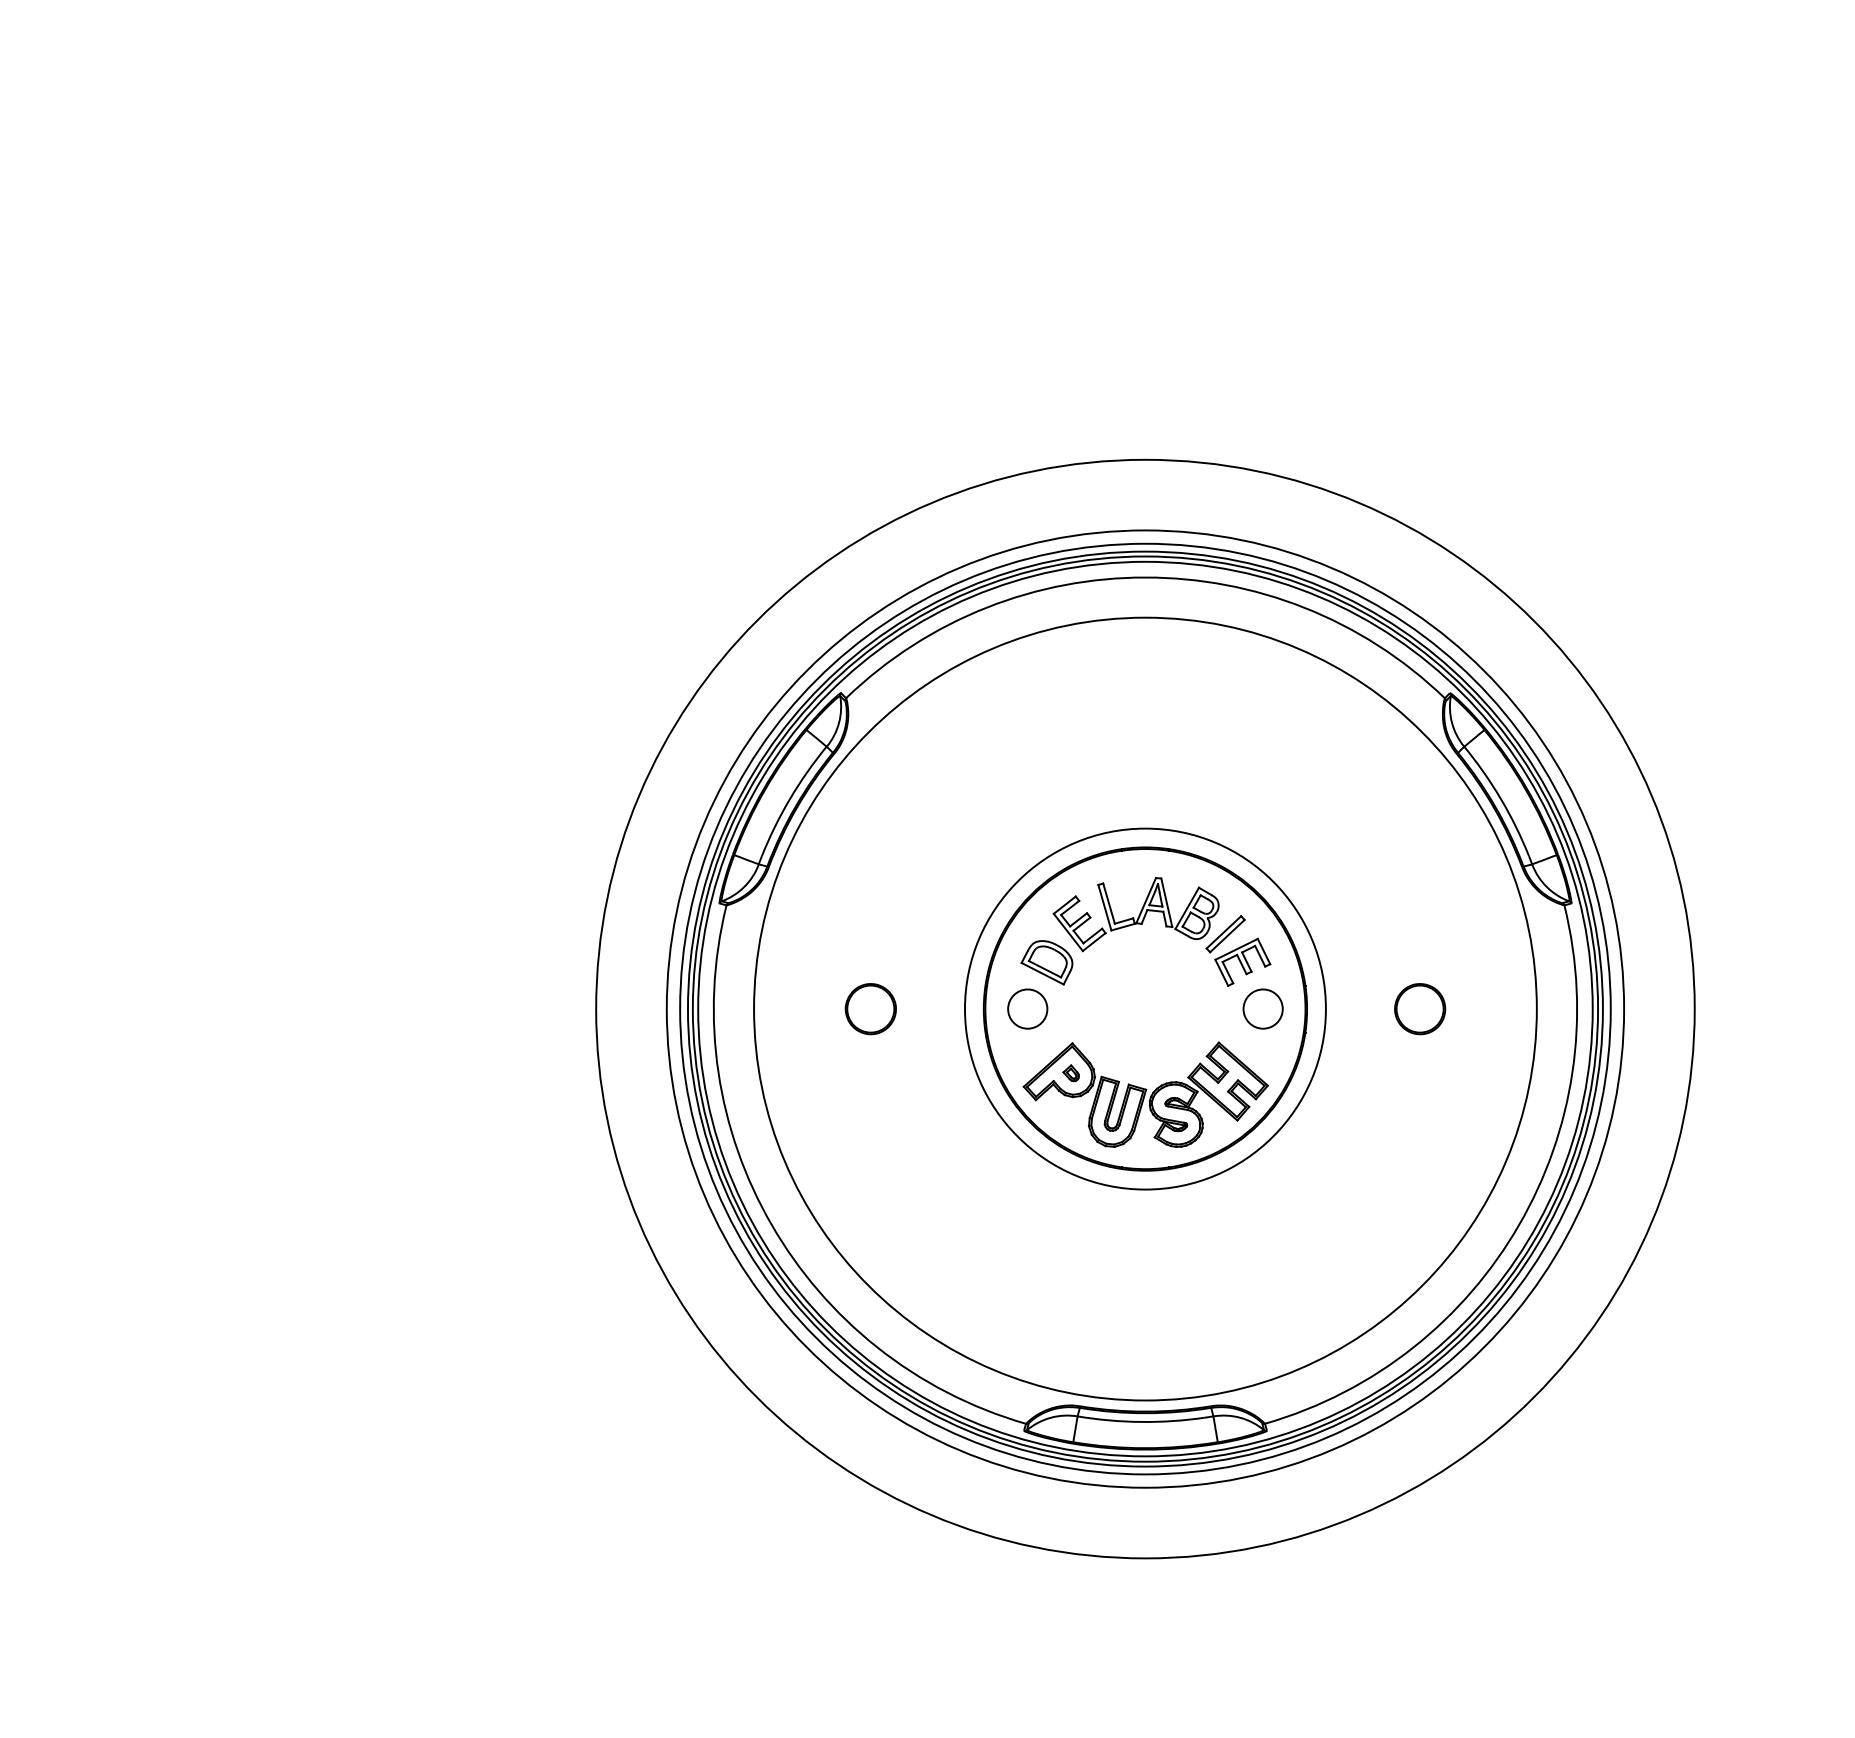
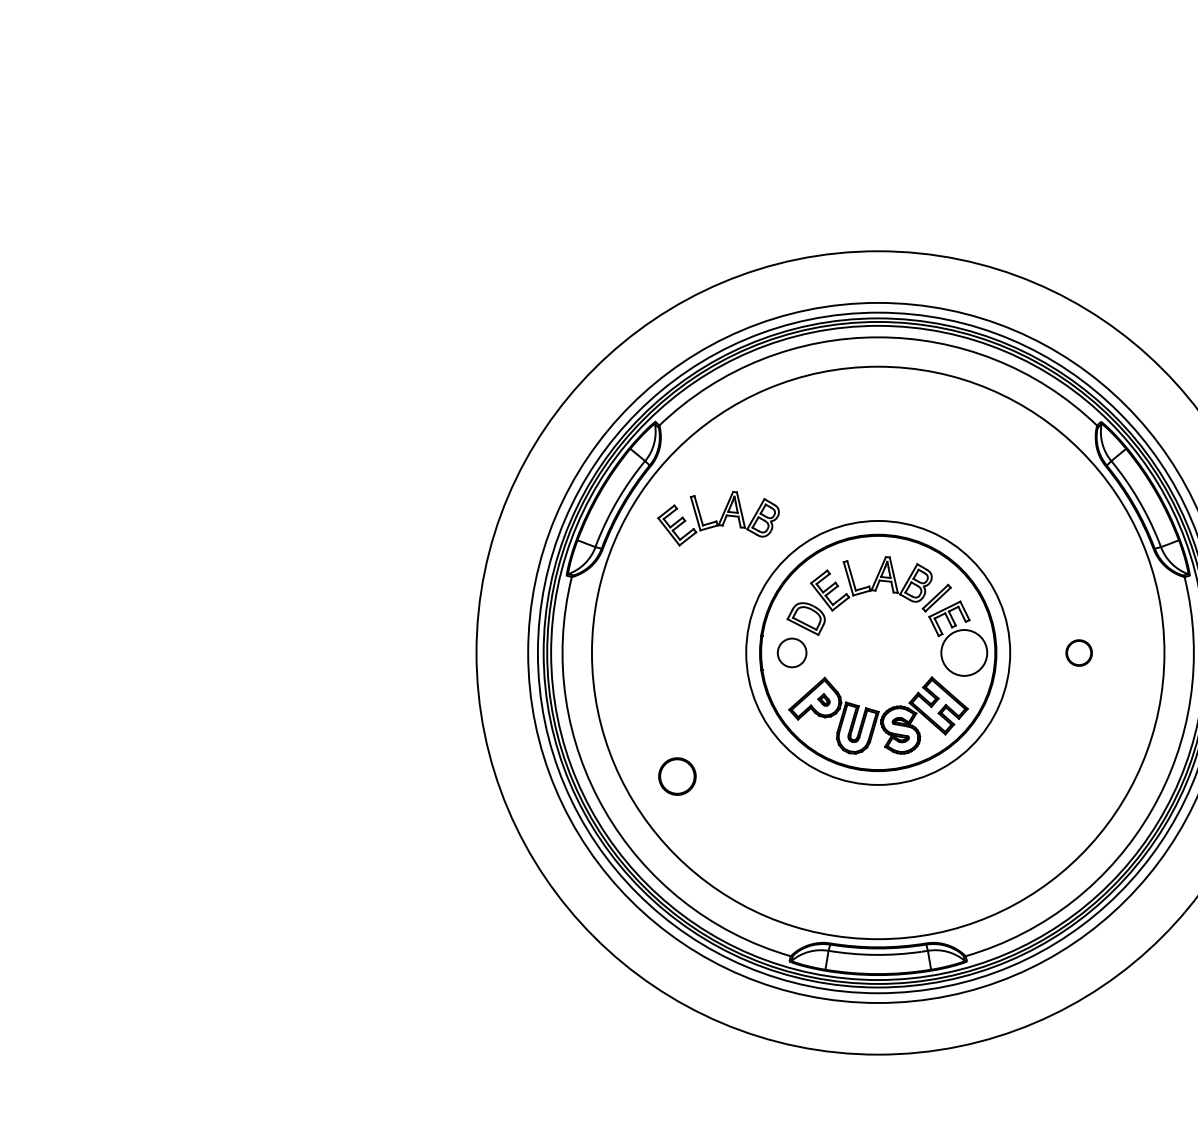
part: (926, 825) -> (718, 518), added
circle: (1262, 1008) -> (963, 652), size x1.6
part: (870, 1009) -> (677, 776), moved
part: (1420, 1009) -> (1079, 653), size x0.7

